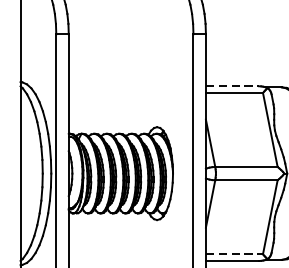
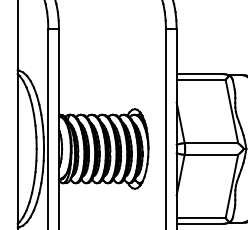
line: (232, 86) -> (199, 74), dashed -> solid
line: (234, 254) -> (201, 218), dashed -> solid

